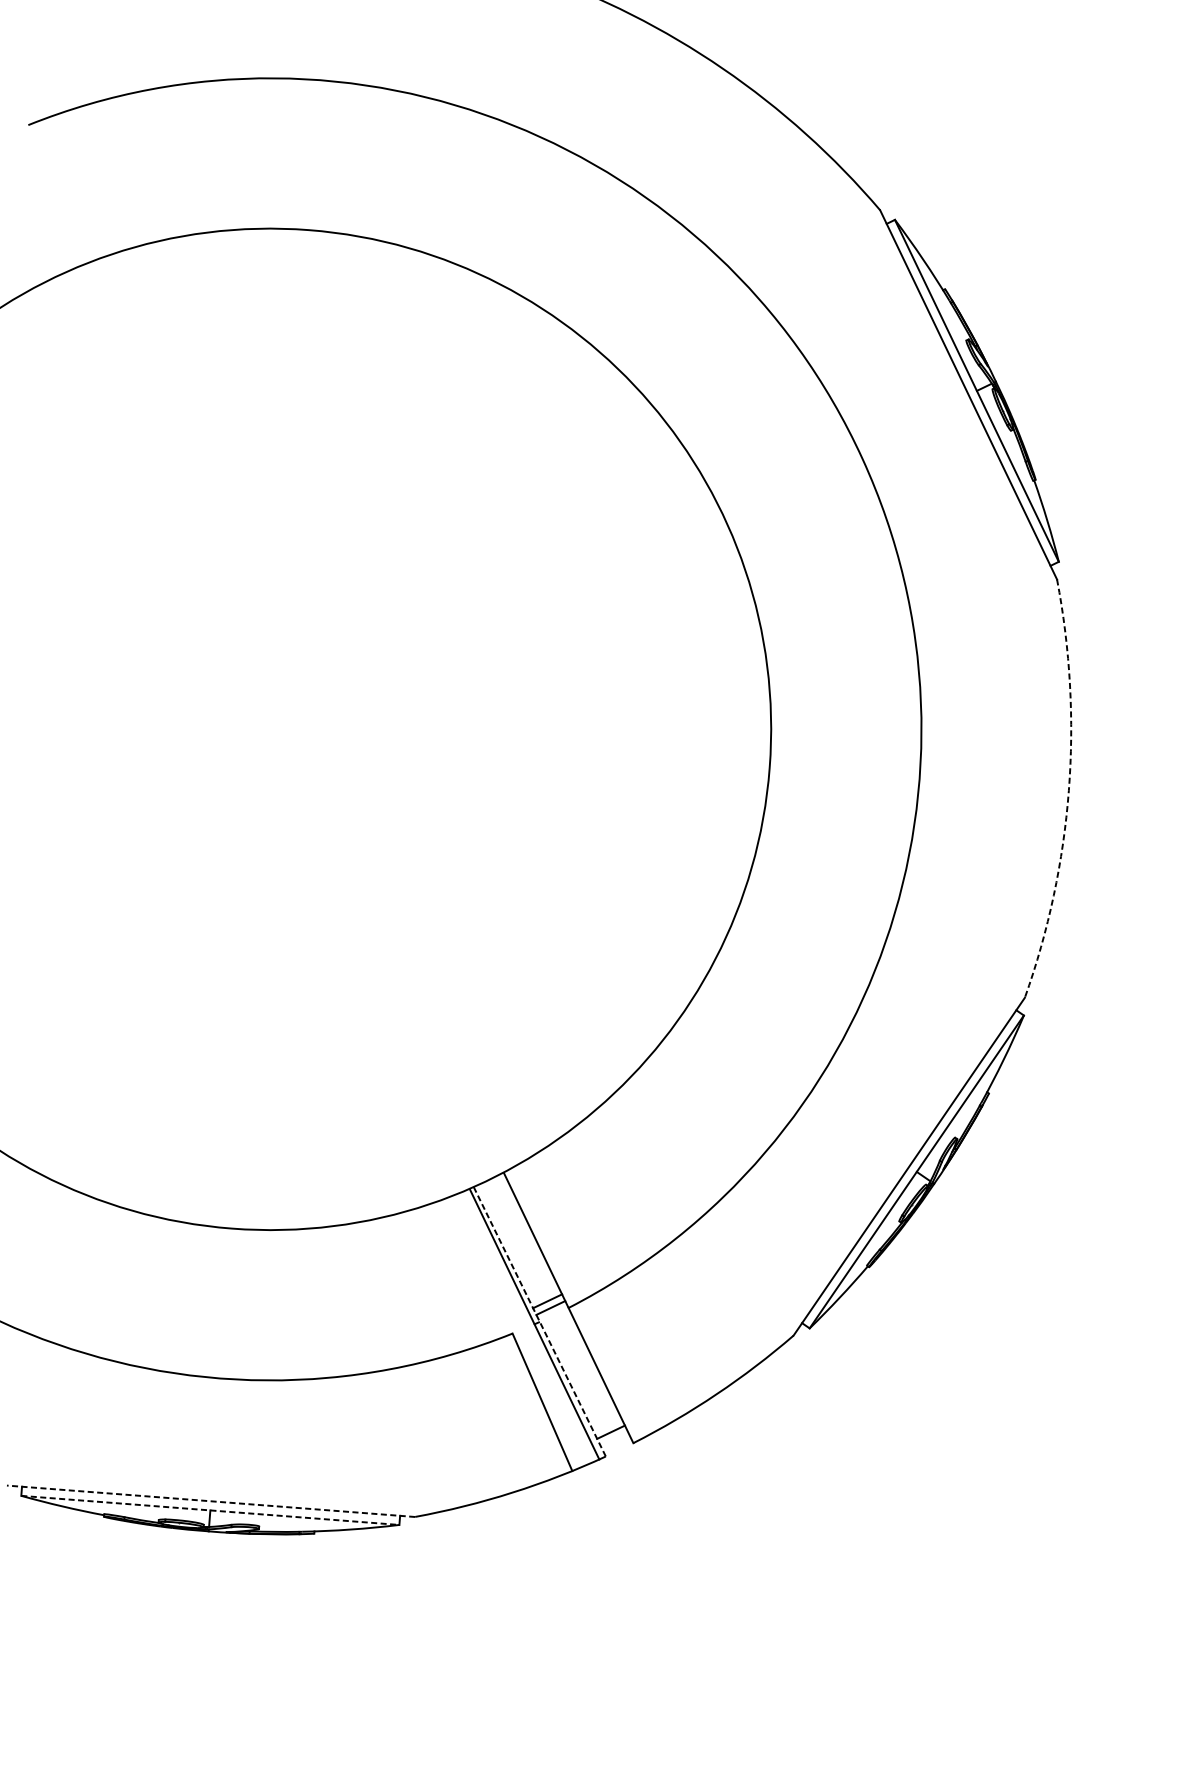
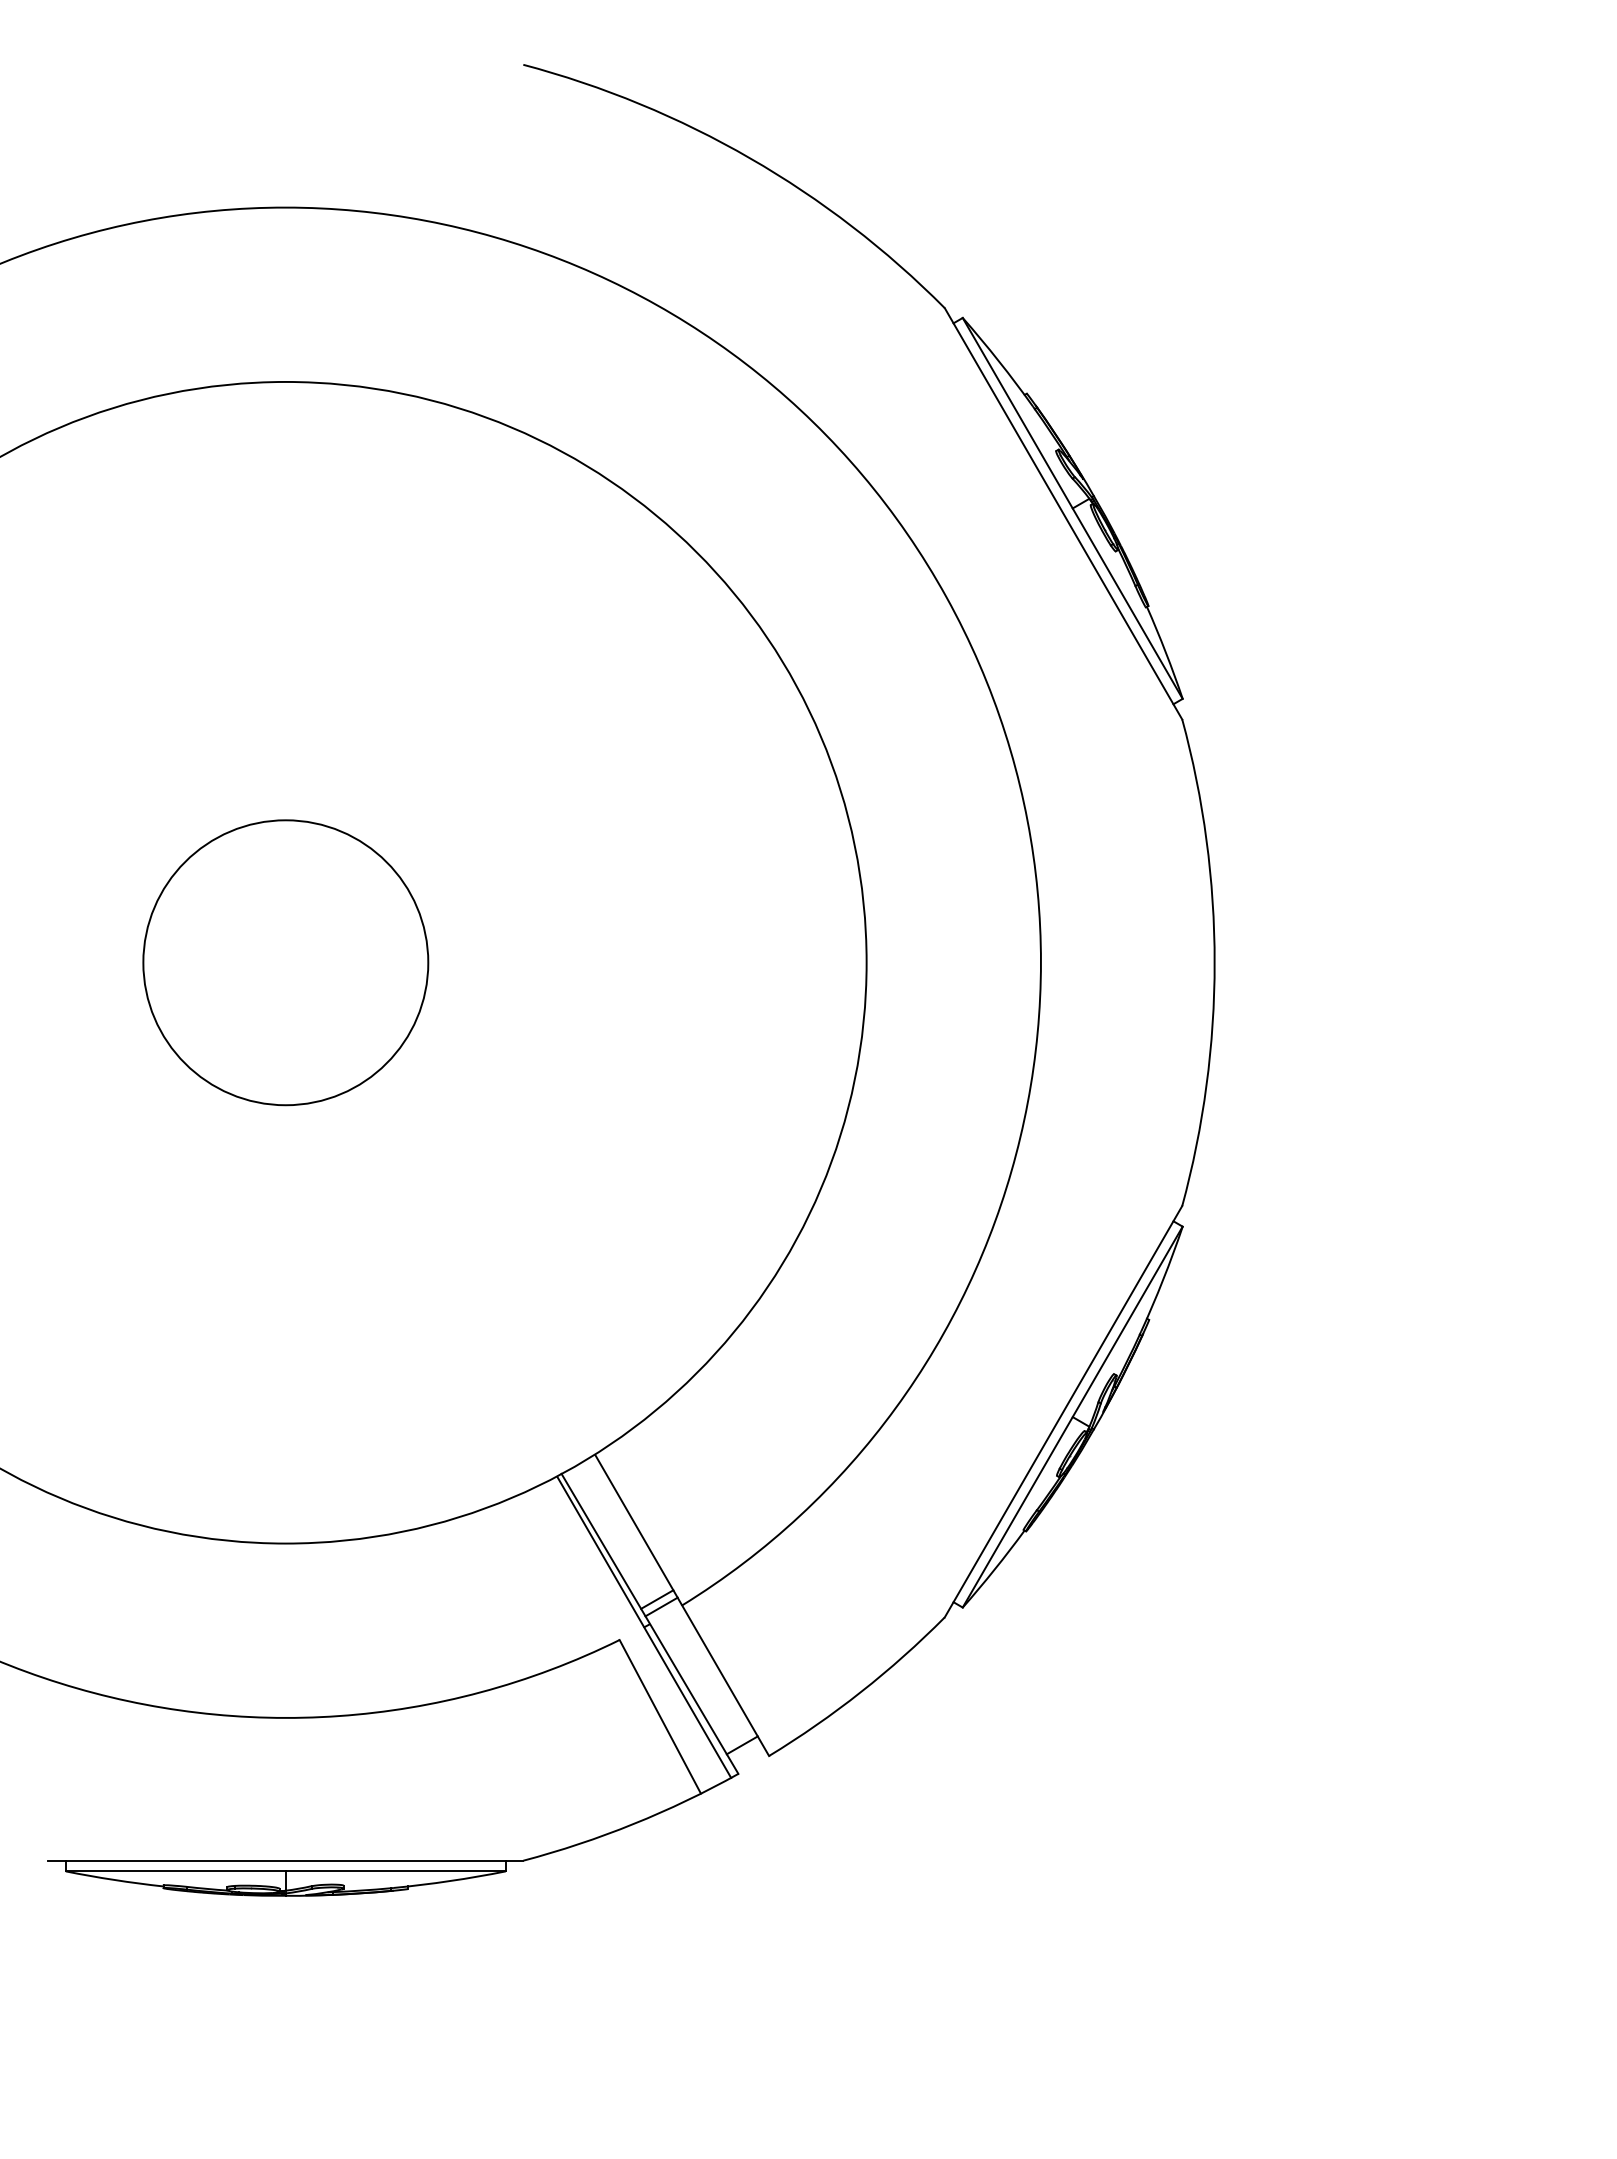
circle: (270, 729) -> (285, 962), added
arc: (1068, 790) -> (1214, 962), dashed -> solid
line: (539, 1321) -> (649, 1623), dashed -> solid
line: (210, 1500) -> (285, 1860), dashed -> solid
line: (210, 1510) -> (285, 1871), dashed -> solid

